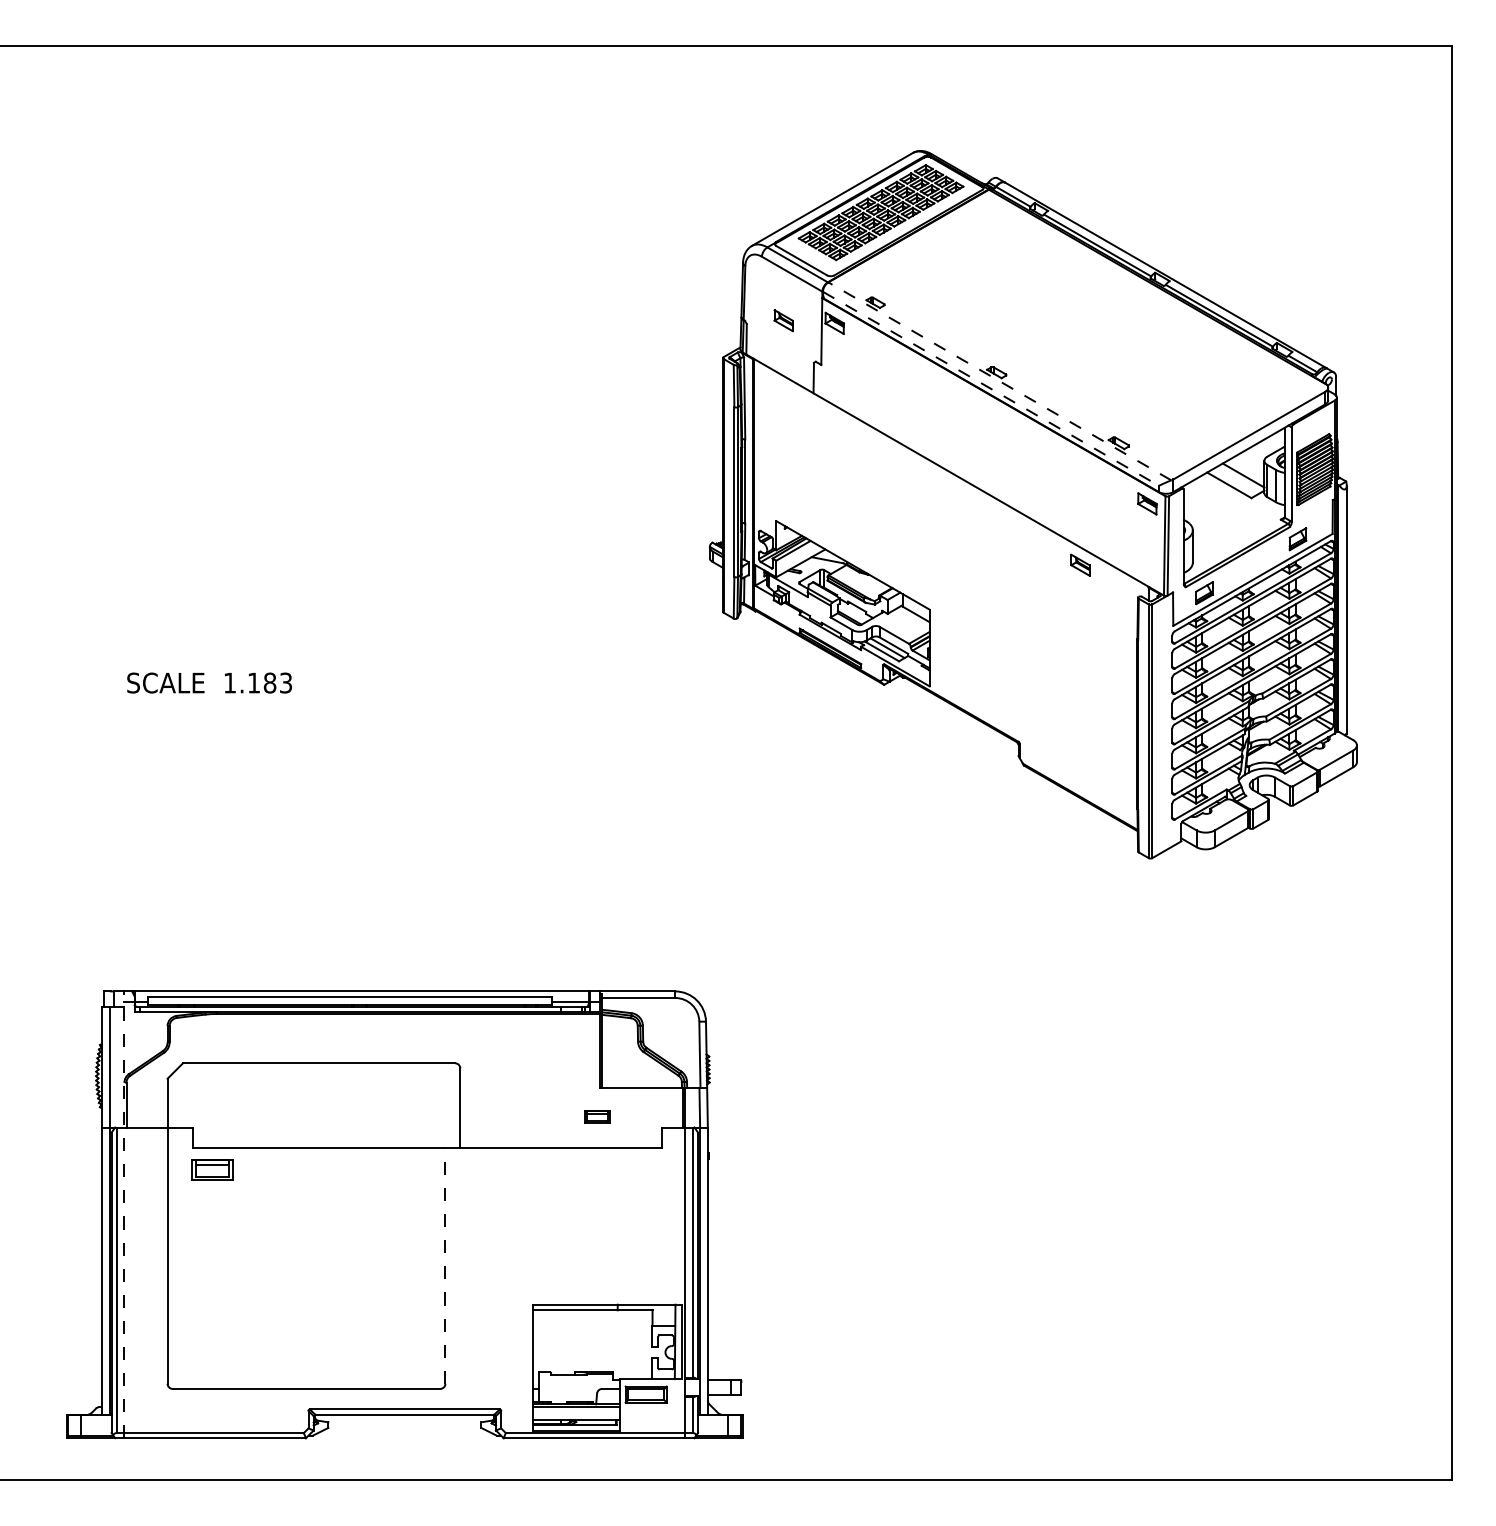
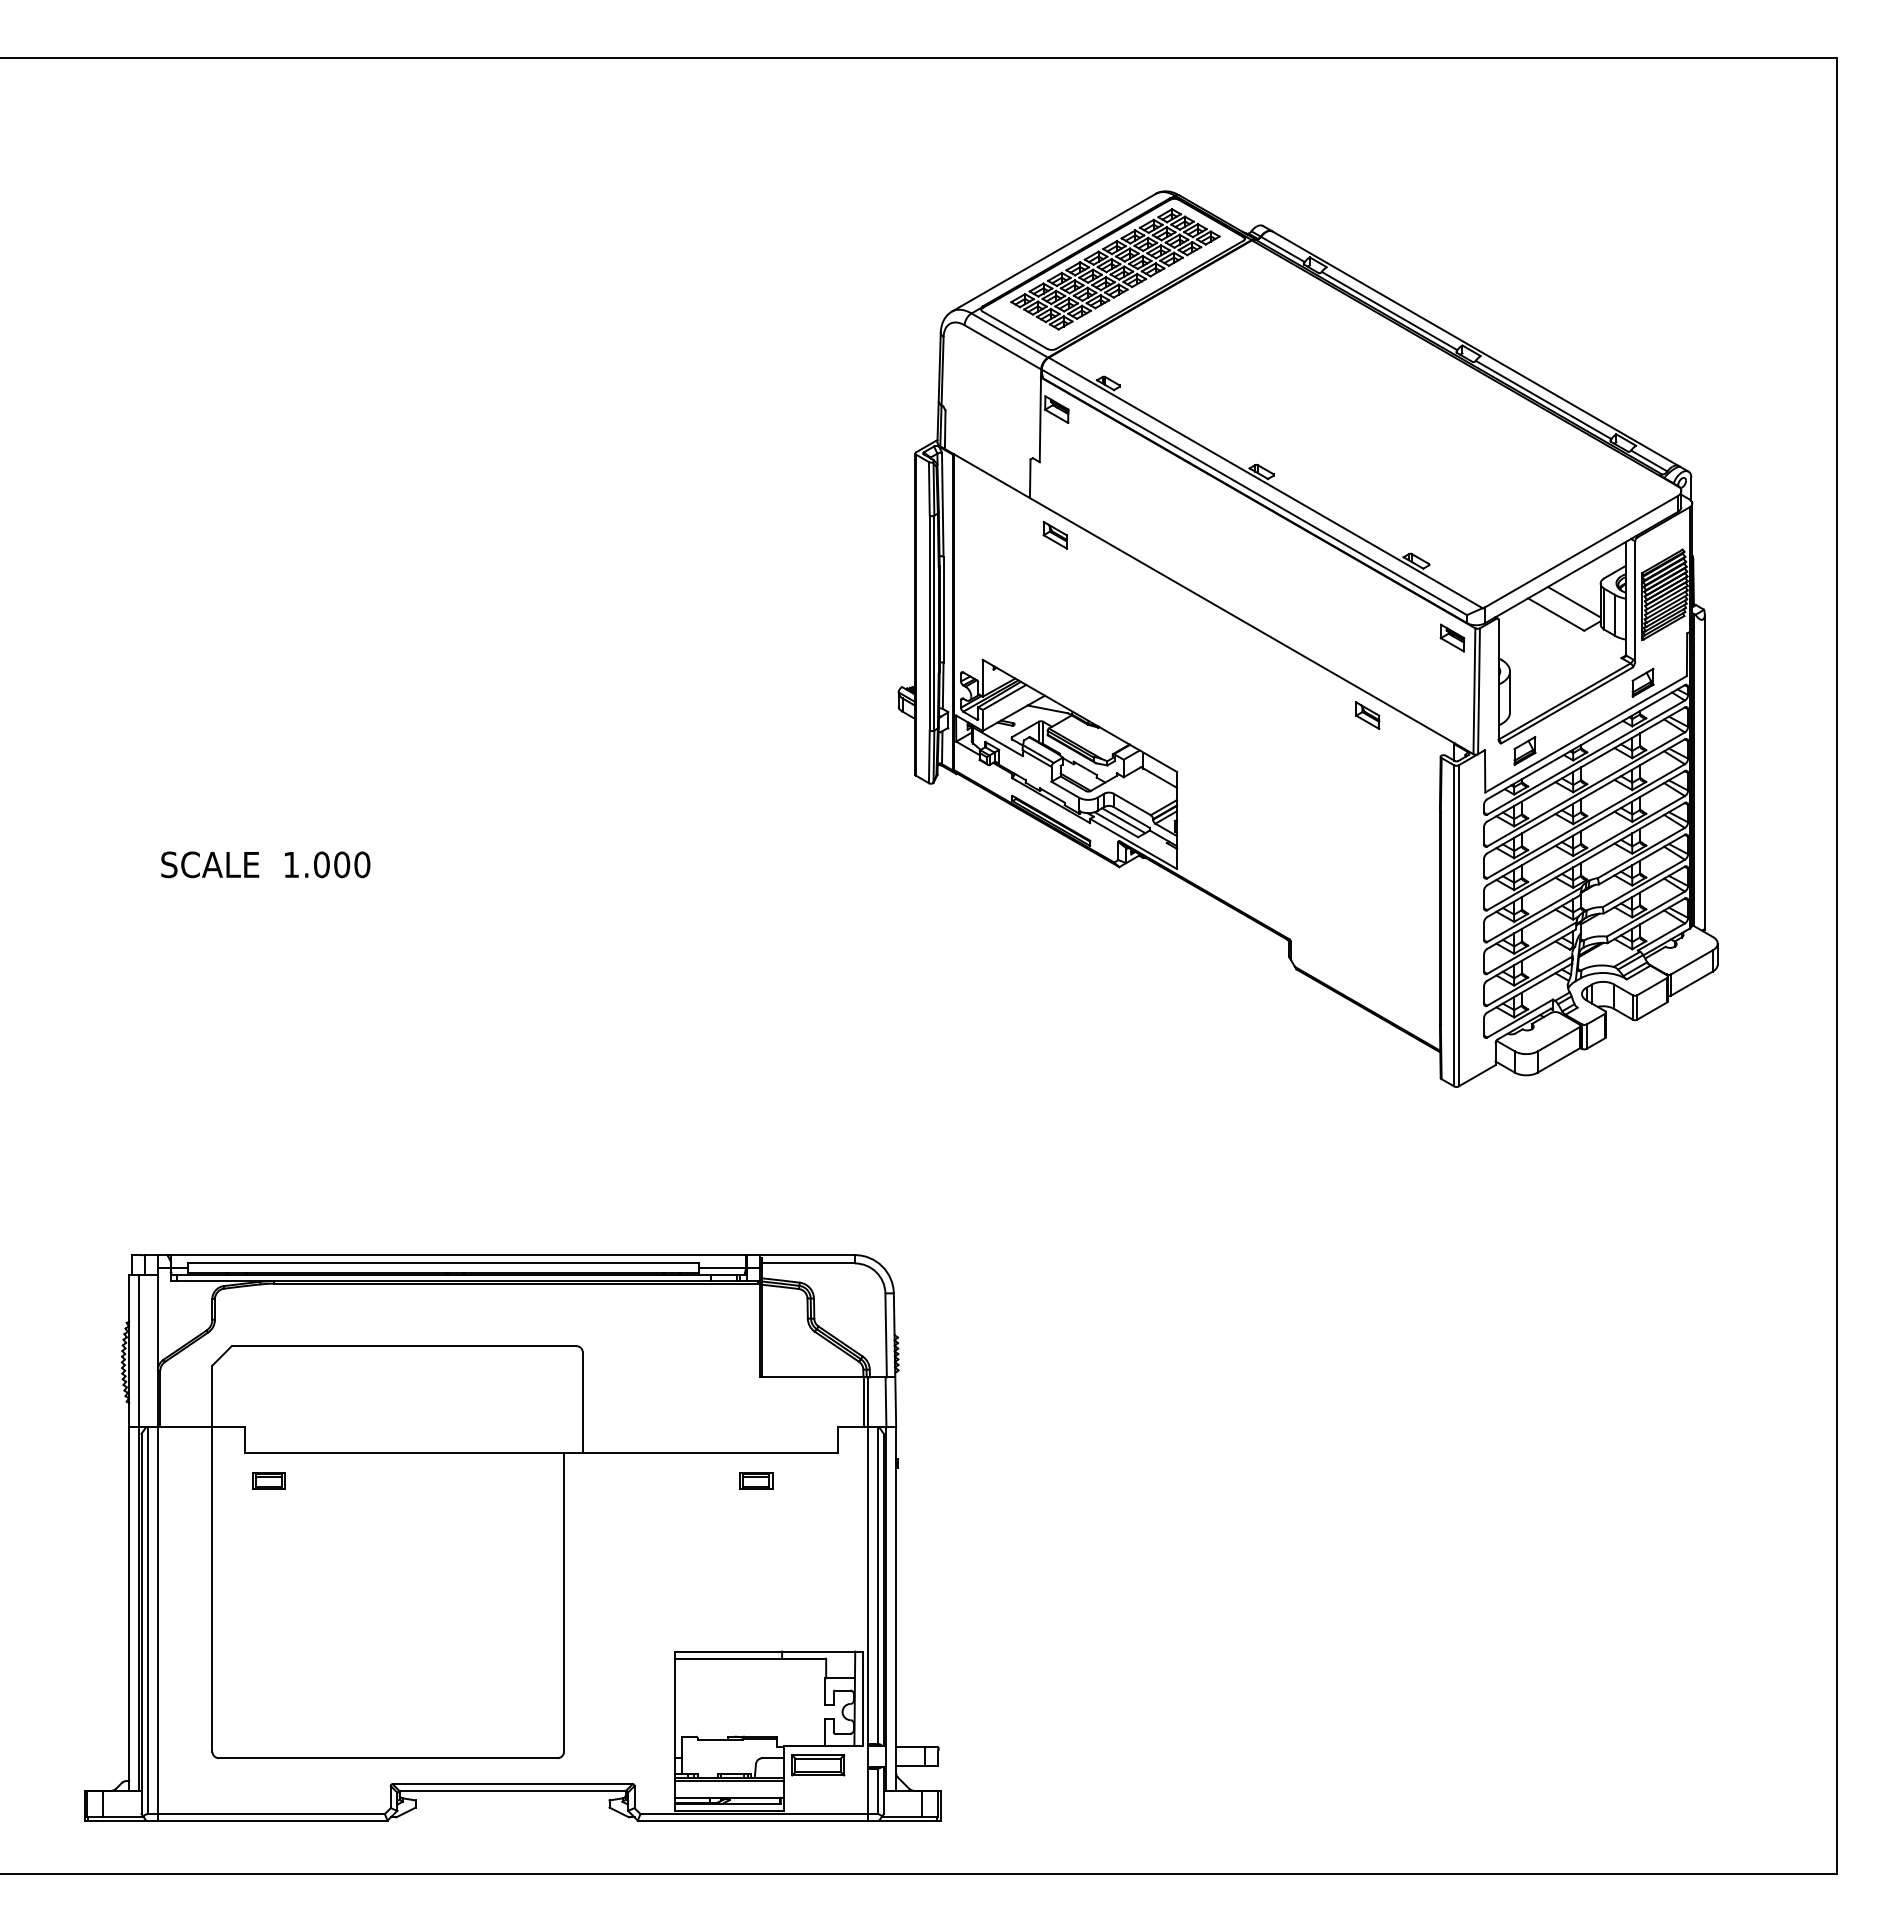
part: (783, 320) -> (1054, 534), moved
line: (999, 381) -> (1265, 483), dashed -> solid
line: (990, 388) -> (1254, 492), dashed -> solid
text: (270, 682) -> (342, 864), 1.183 -> 1.000
part: (597, 1116) -> (756, 1480), moved
part: (211, 1169) -> (268, 1480), size x0.62
line: (124, 1214) -> (157, 1537), dashed -> solid
line: (445, 1265) -> (564, 1602), dashed -> solid

